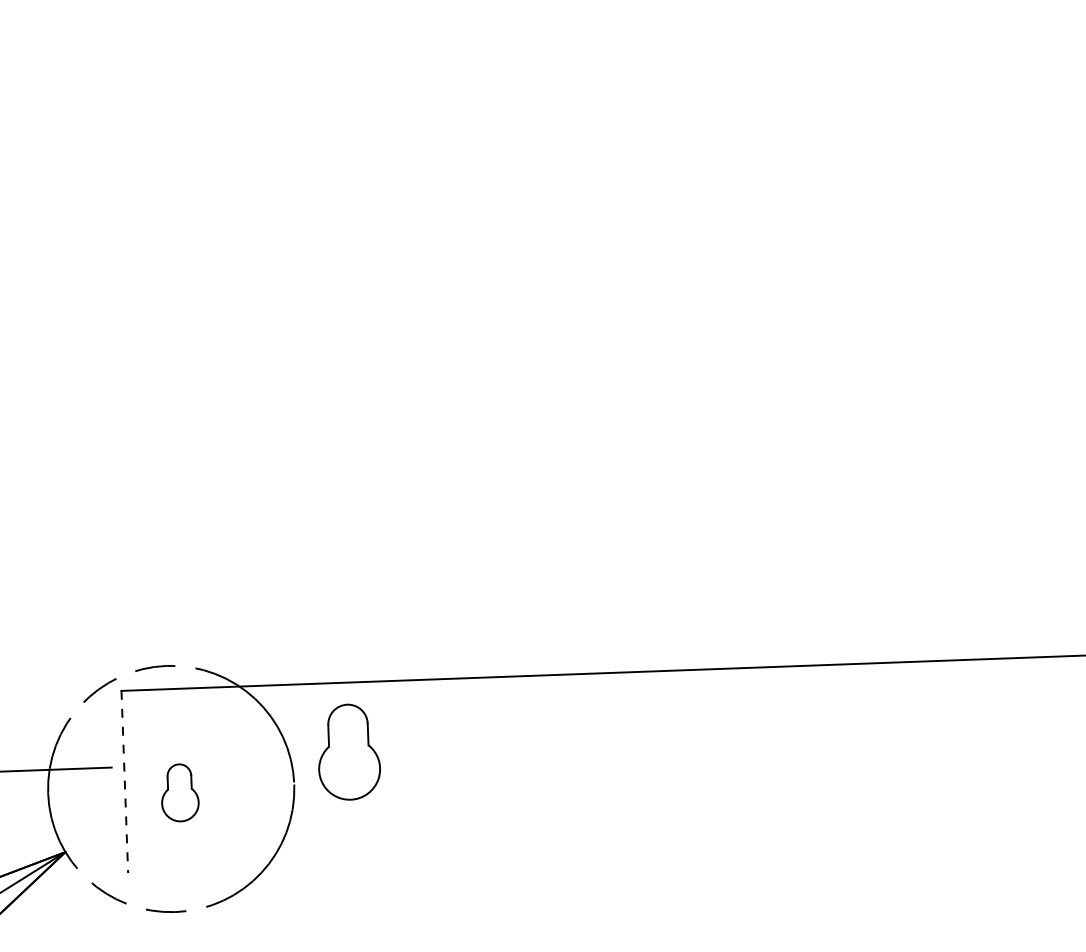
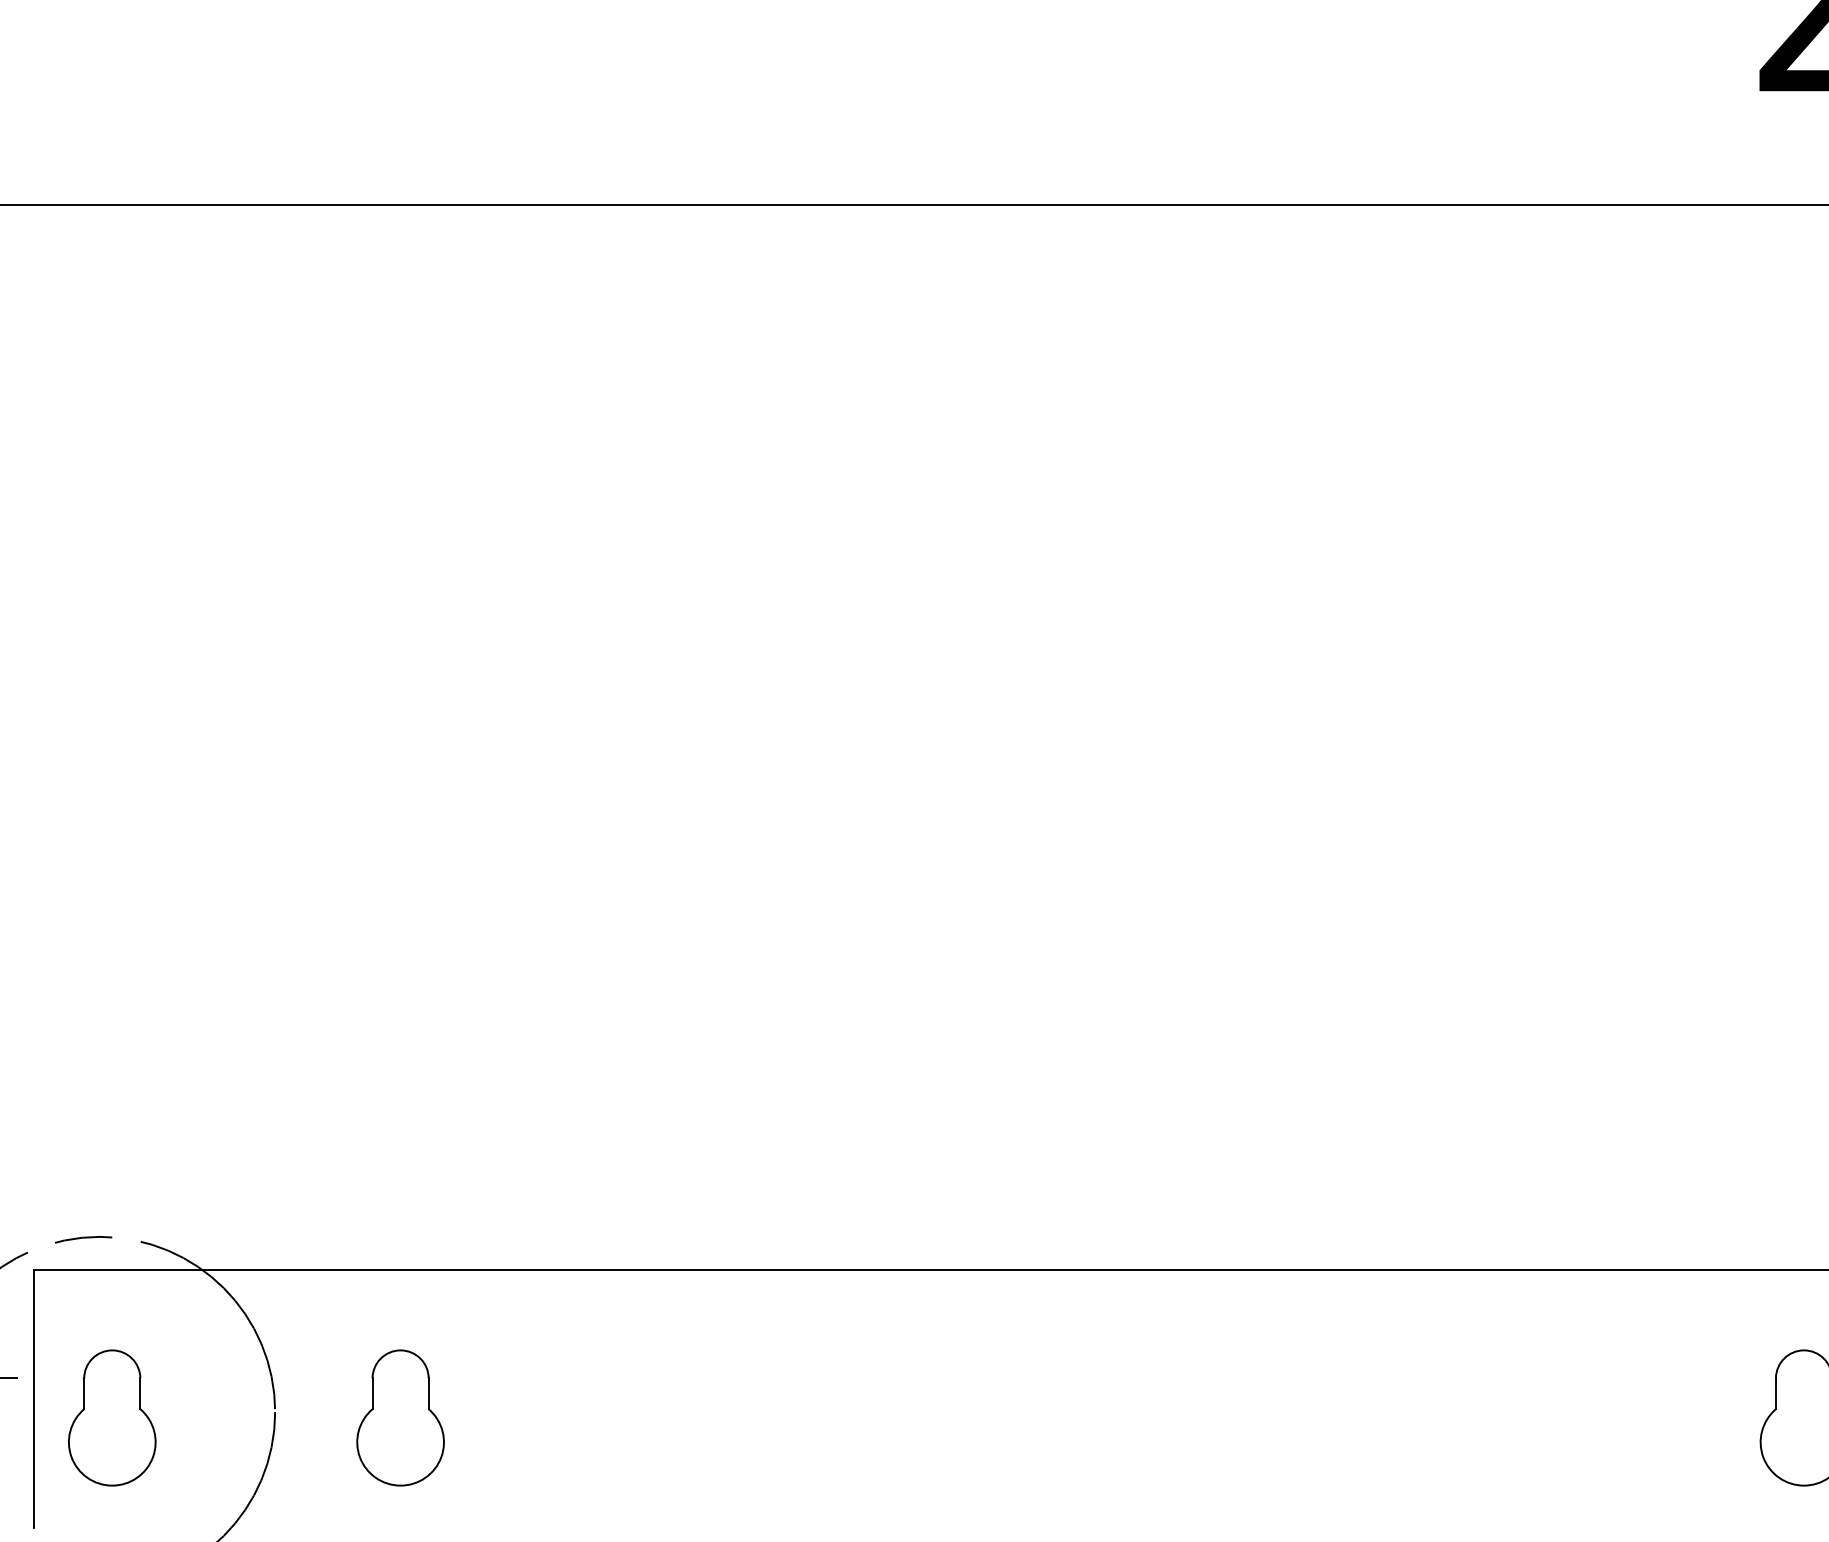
part: (348, 751) -> (400, 1417), moved
line: (124, 781) -> (34, 1398), dashed -> solid
part: (180, 792) -> (112, 1417), size x1.67

